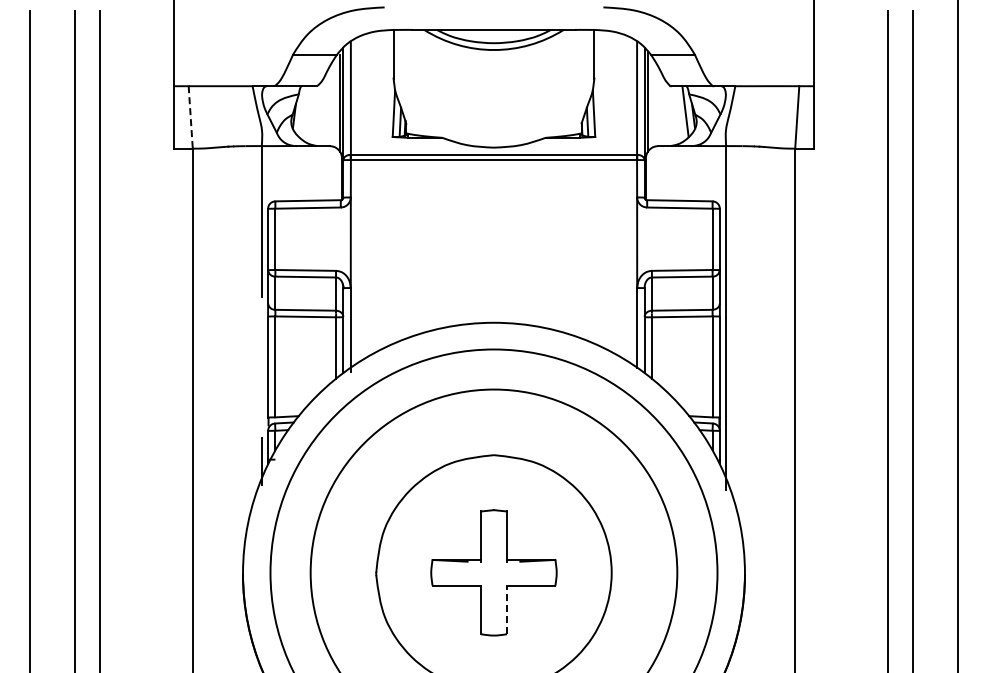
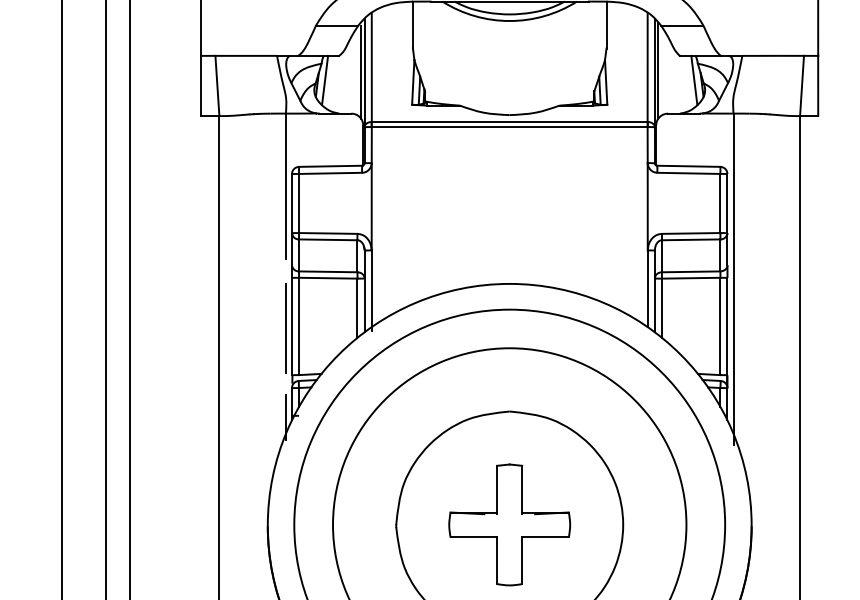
line: (302, 111) -> (325, 80), added
line: (190, 117) -> (217, 86), dashed -> solid
line: (261, 368) -> (285, 327), added
line: (506, 609) -> (521, 560), dashed -> solid

